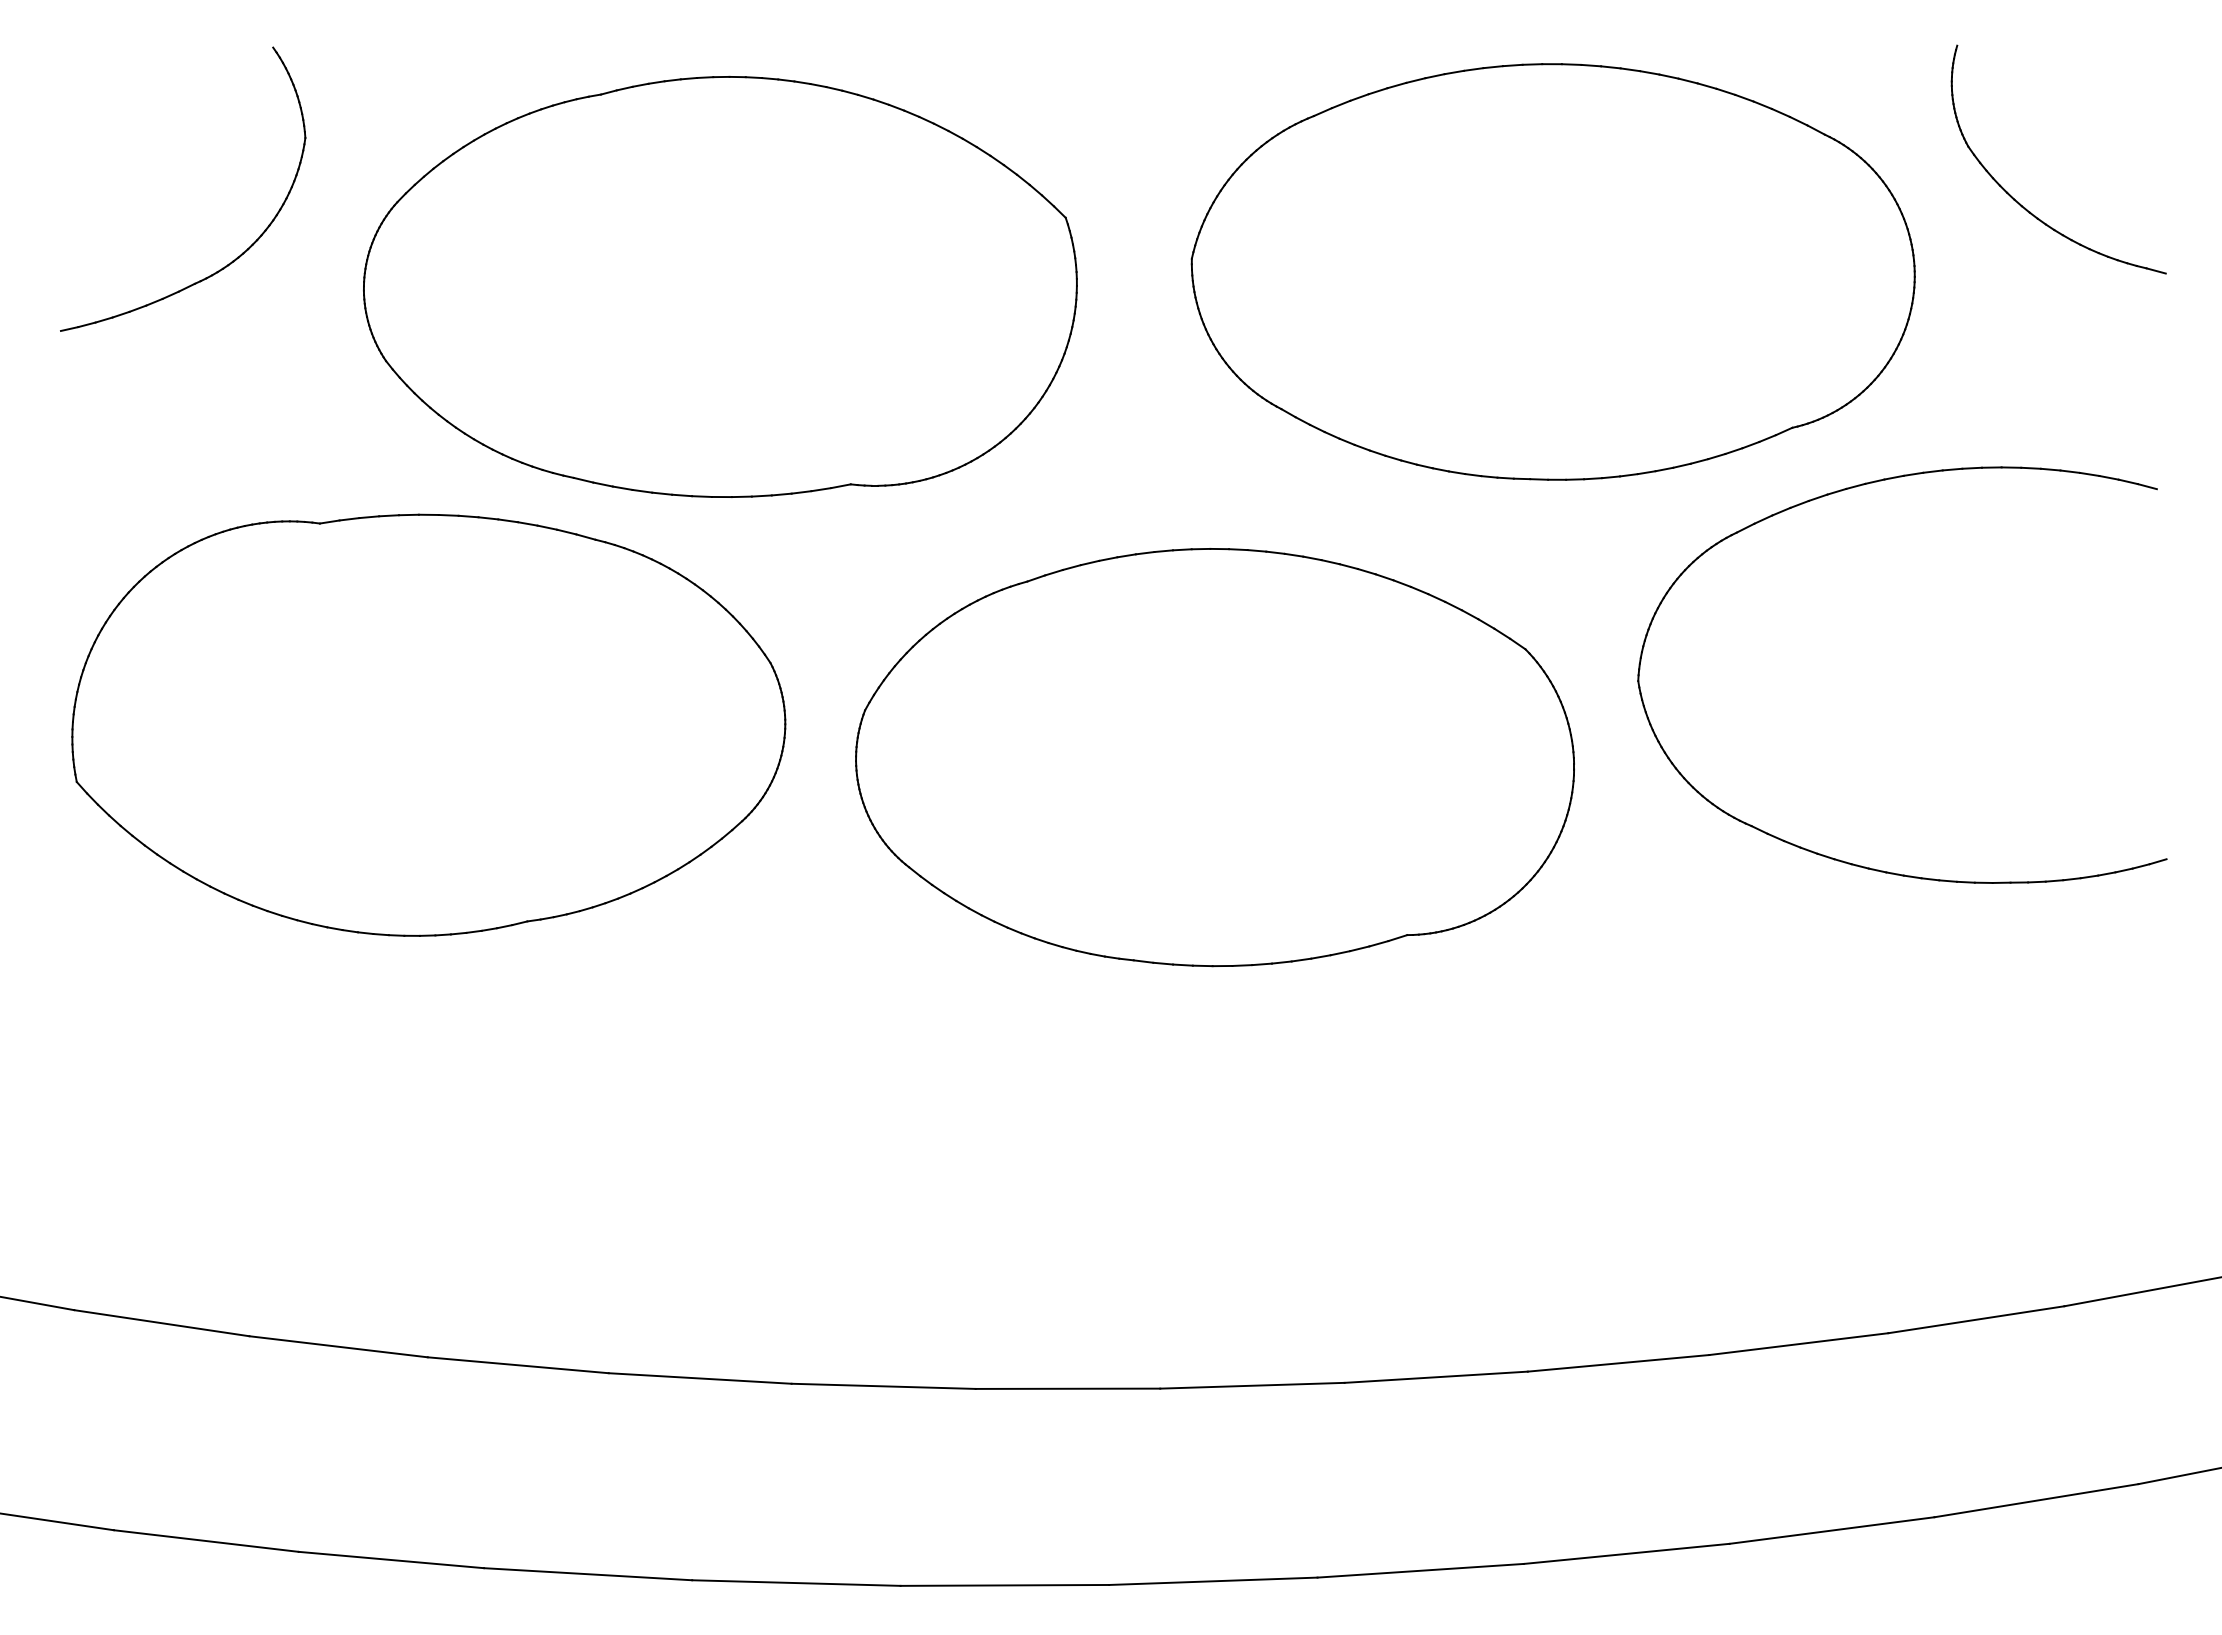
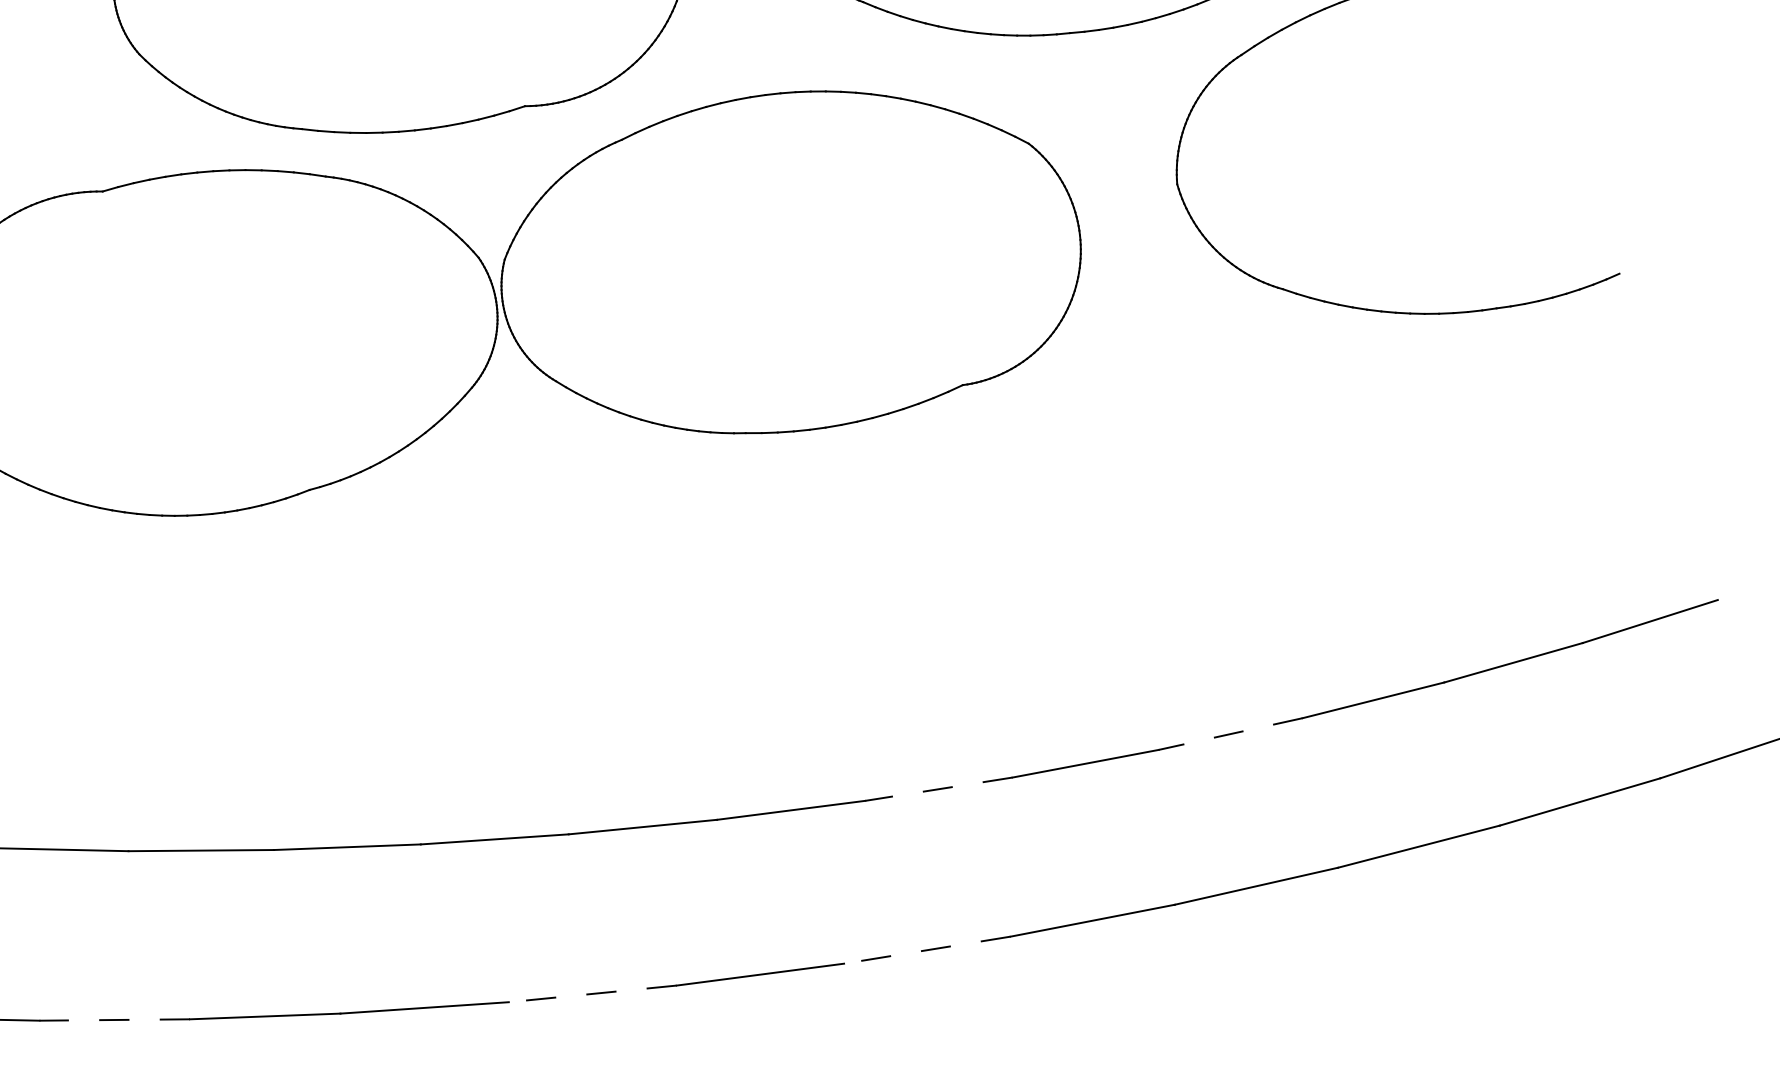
part: (1214, 757) -> (790, 262), moved
line: (1618, 1363) -> (1230, 734), solid -> dashed
line: (1251, 1385) -> (938, 789), solid -> dashed
line: (205, 1540) -> (114, 1019), solid -> dashed
line: (1212, 1581) -> (926, 950), solid -> dashed
line: (795, 1583) -> (592, 994), solid -> dashed

